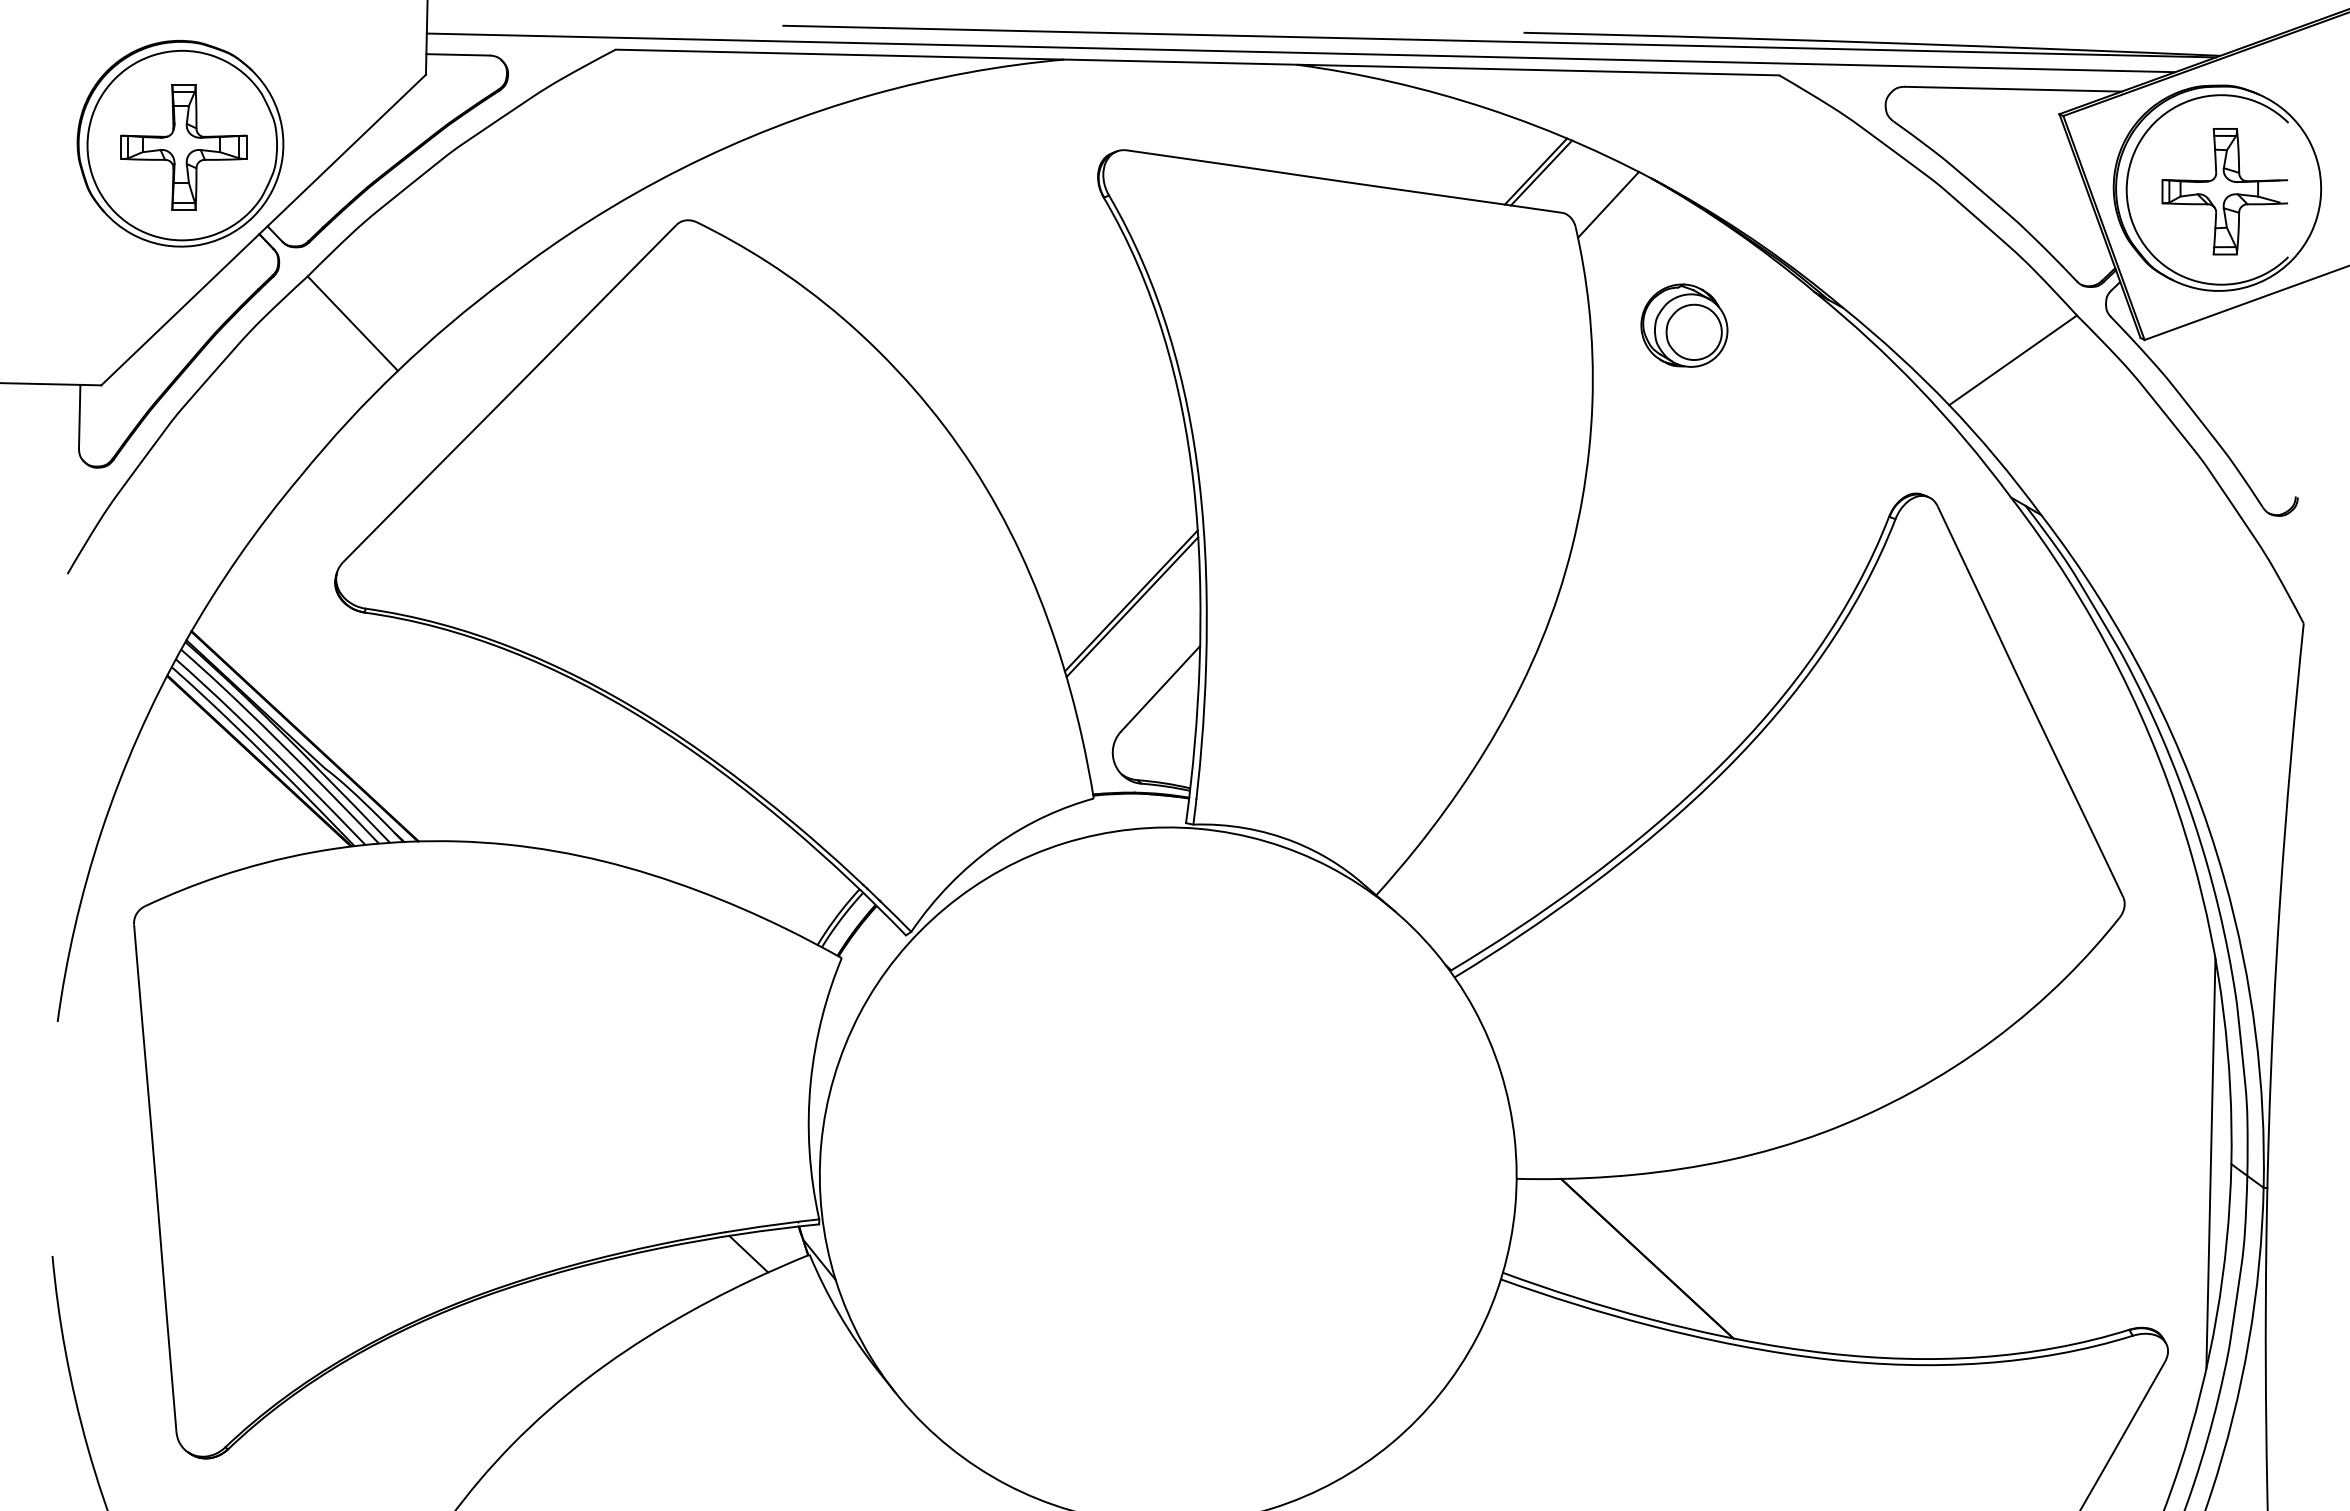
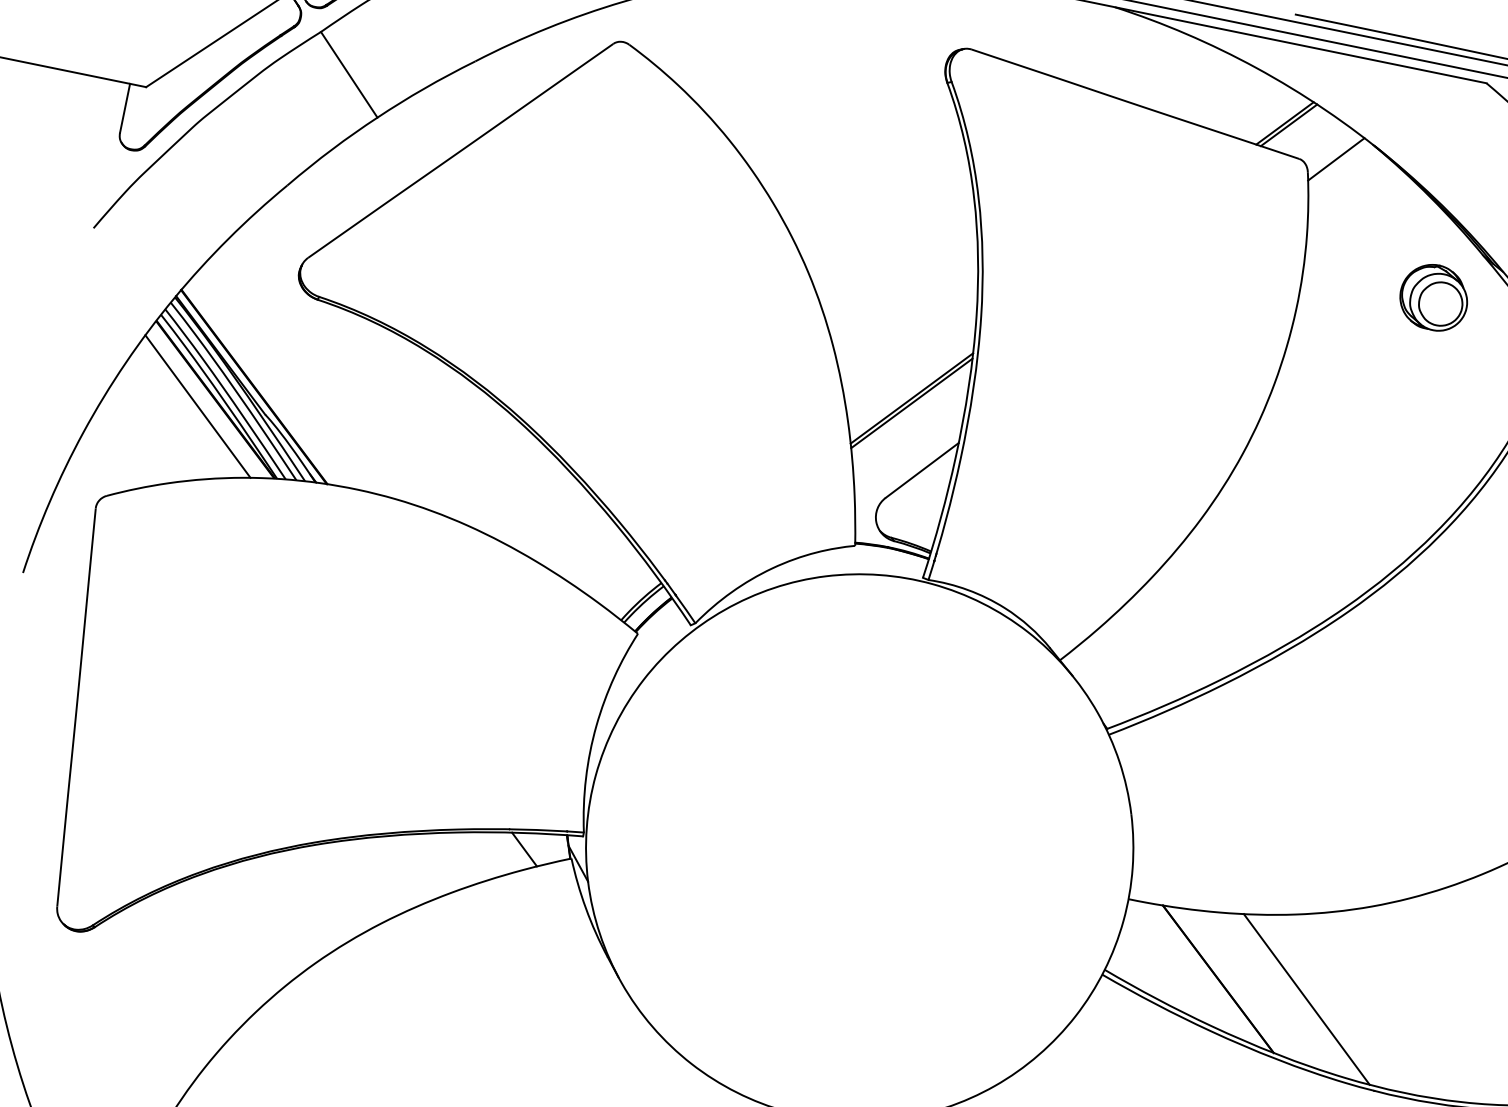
part: (1684, 325) -> (1434, 297), moved
line: (238, 773) -> (197, 406), added
line: (1762, 1263) -> (1306, 999), added

